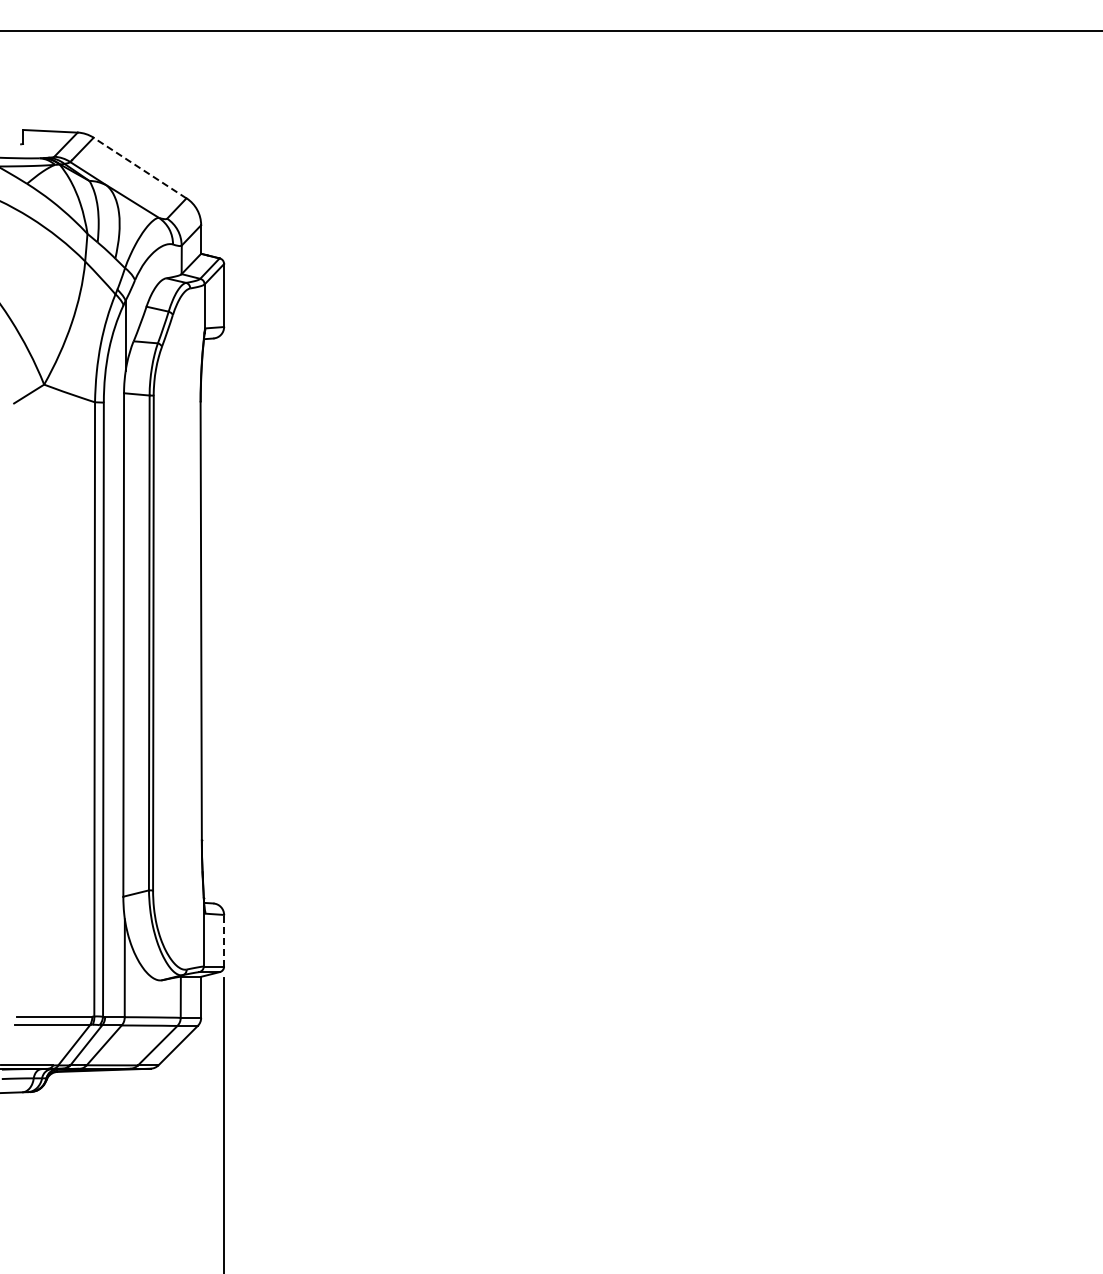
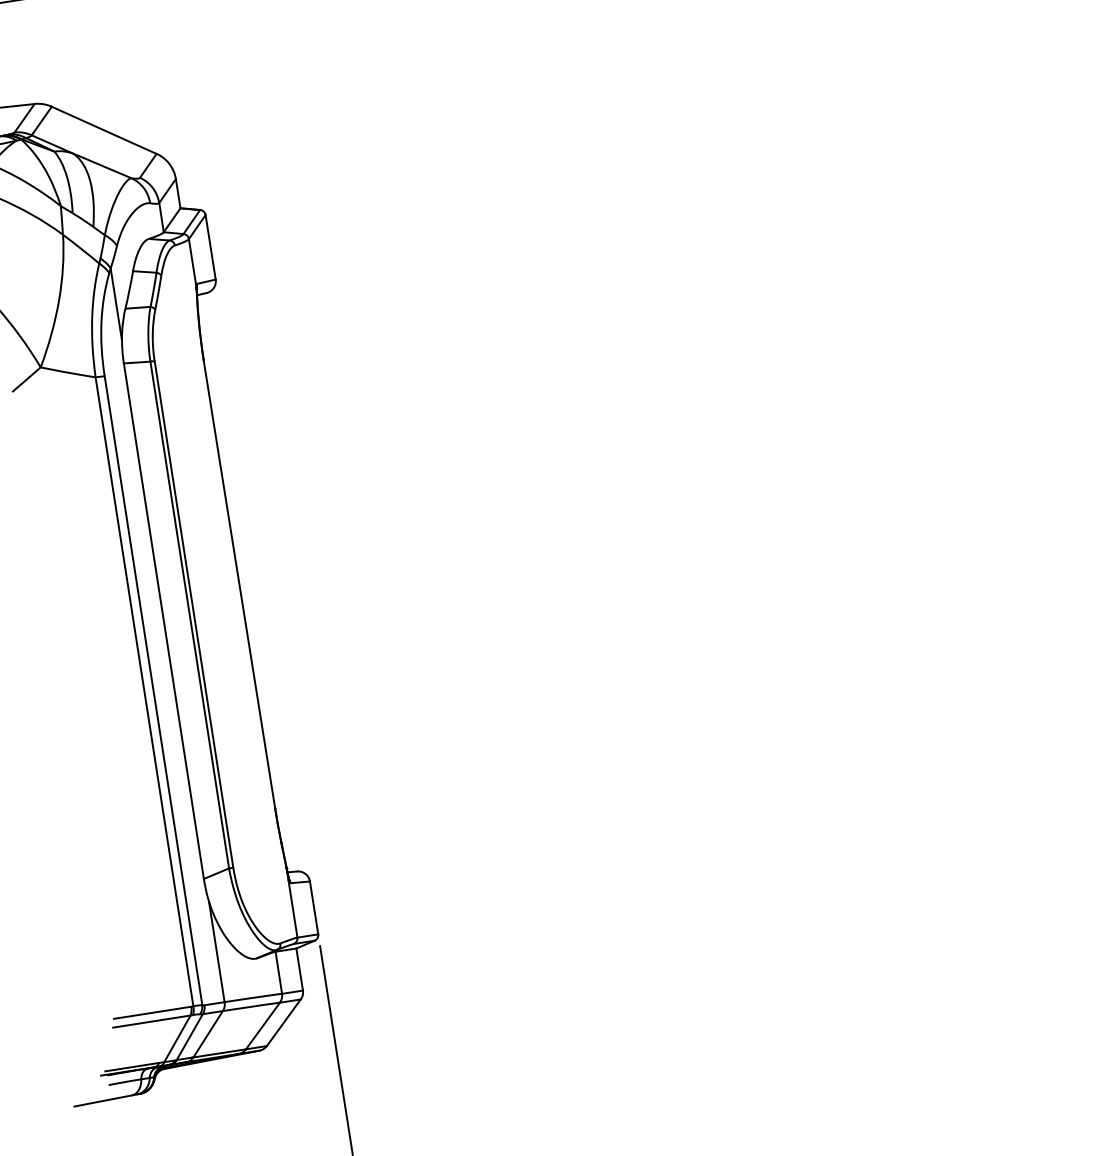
line: (139, 167) -> (103, 129), dashed -> solid
line: (224, 940) -> (314, 907), dashed -> solid

